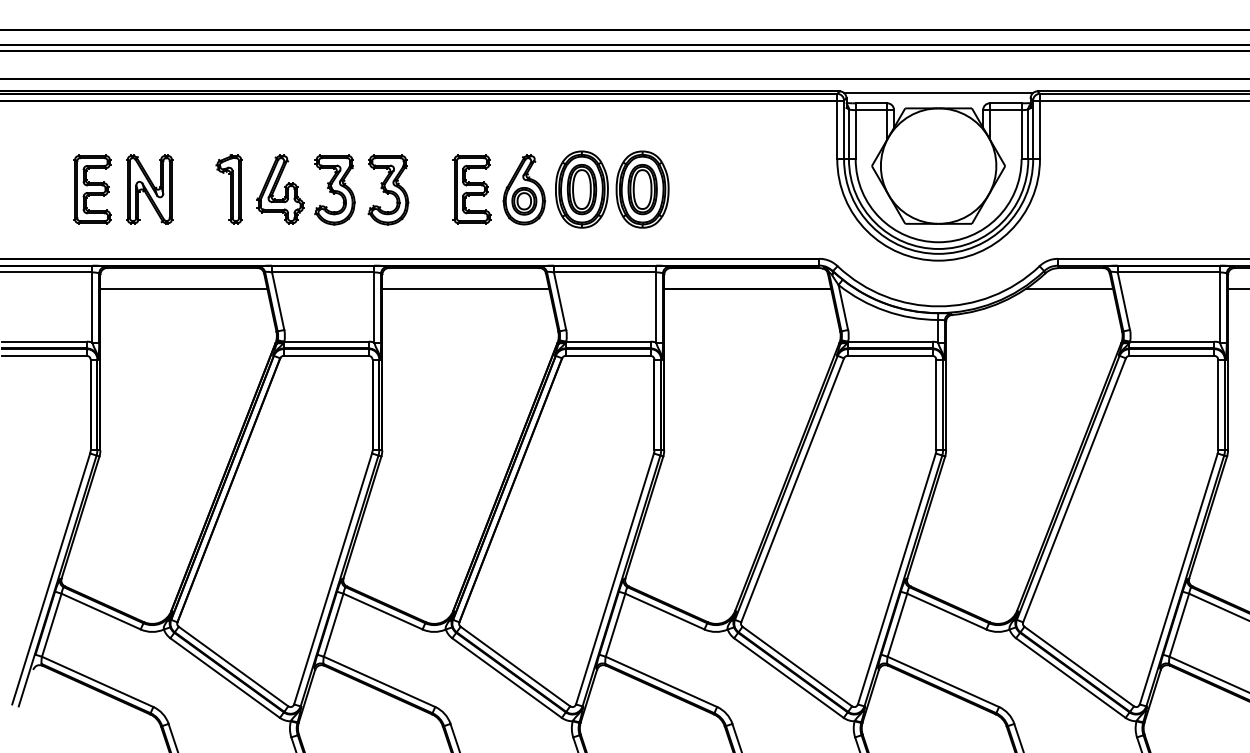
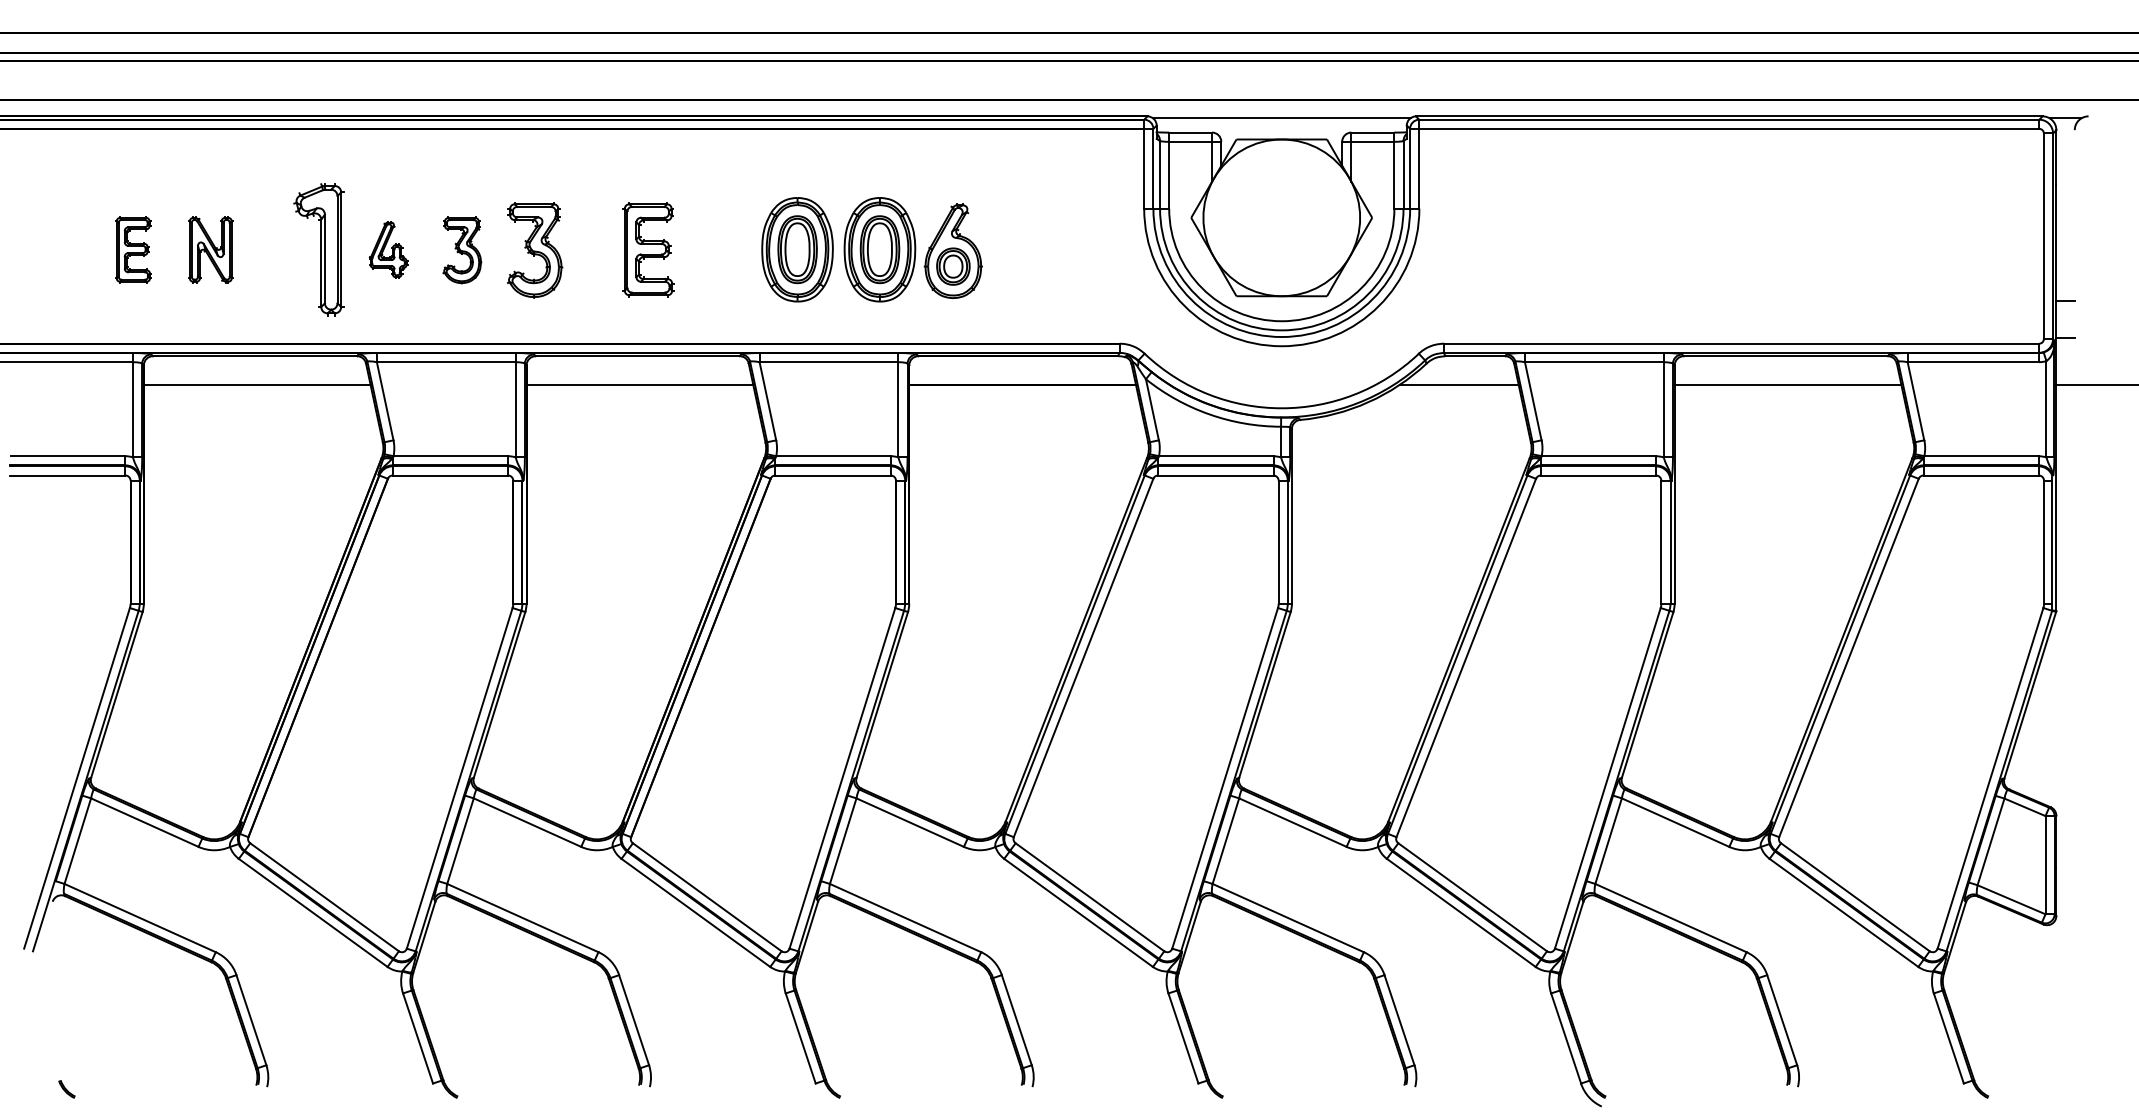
part: (92, 189) -> (133, 249), size x0.7
part: (149, 189) -> (210, 249), size x0.7
part: (229, 189) -> (318, 249), size x1.4
part: (280, 189) -> (388, 249), size x0.6
part: (523, 189) -> (952, 250), moved
part: (335, 190) -> (462, 250), size x0.7

